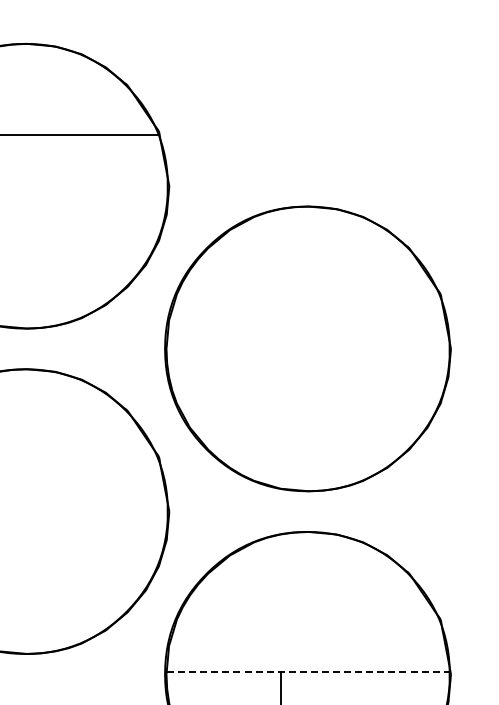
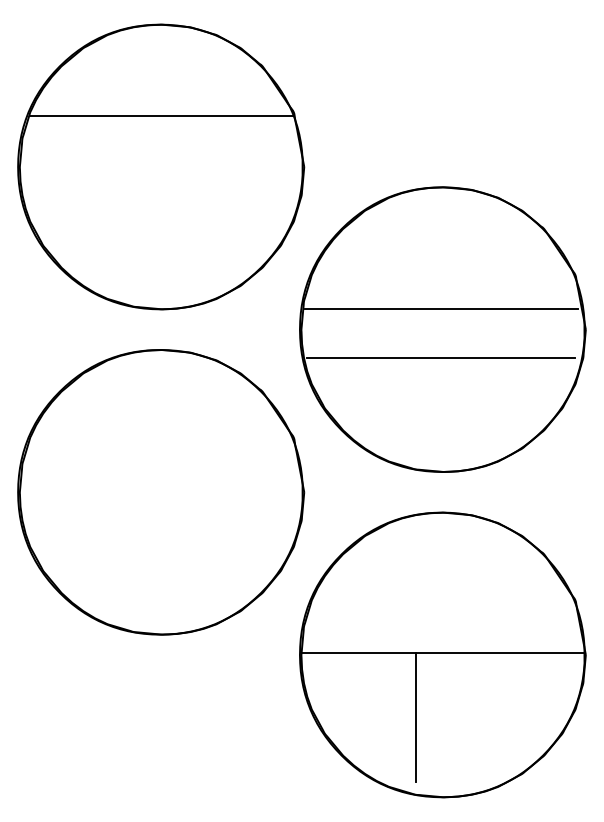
line: (306, 328) -> (441, 309), added
line: (306, 377) -> (441, 358), added
line: (307, 671) -> (442, 652), dashed -> solid

